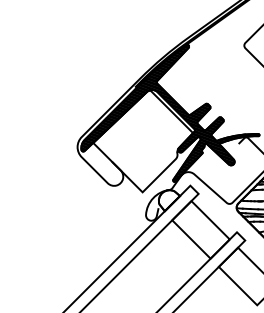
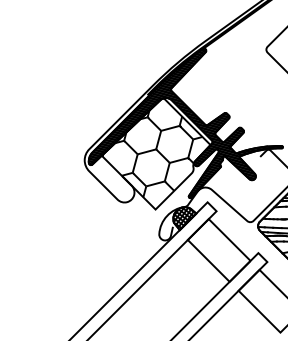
hatch: (139, 141) -> (152, 154), added
hatch: (169, 199) -> (184, 217), added

